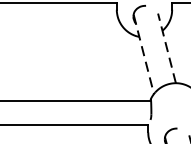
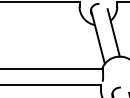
line: (166, 47) -> (113, 32), dashed -> solid
line: (143, 55) -> (97, 37), dashed -> solid

